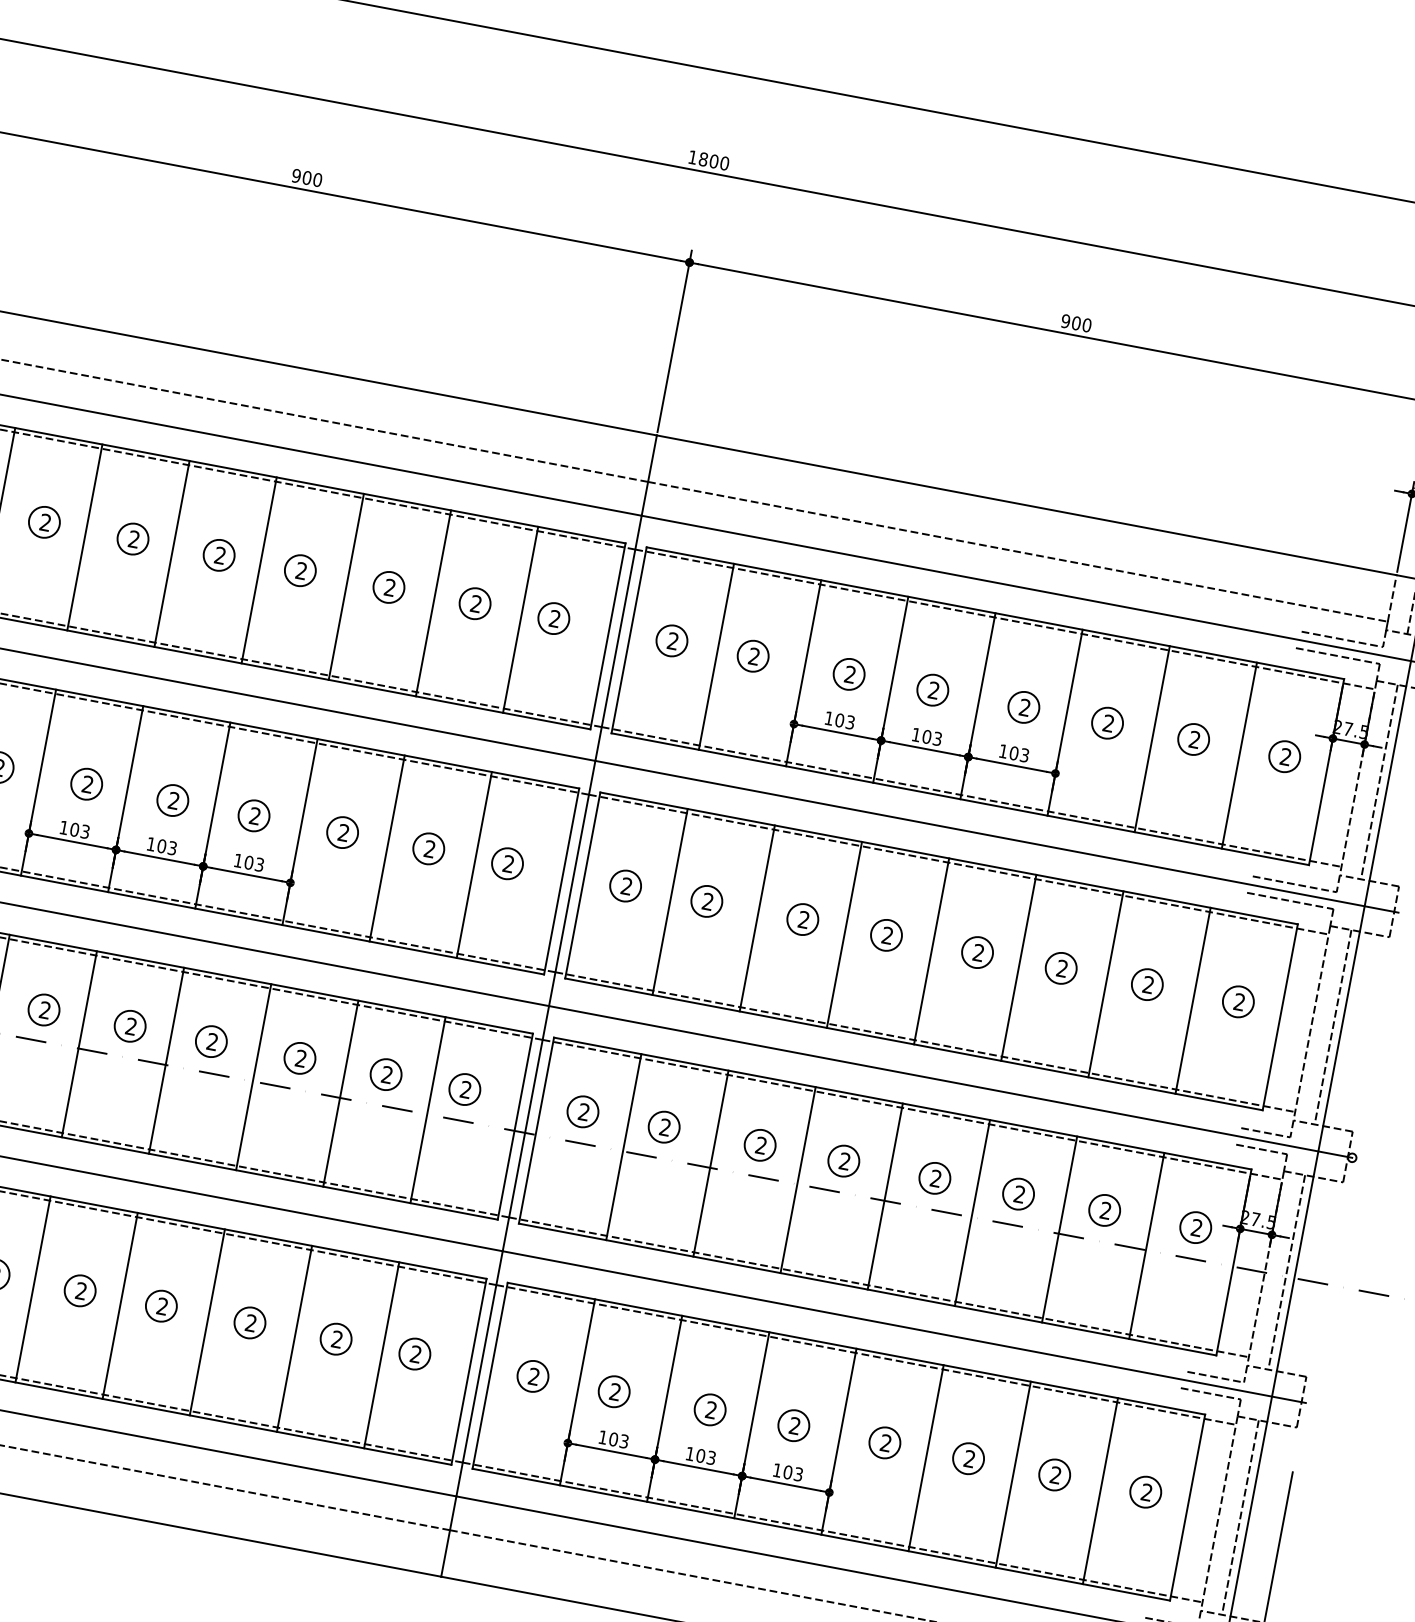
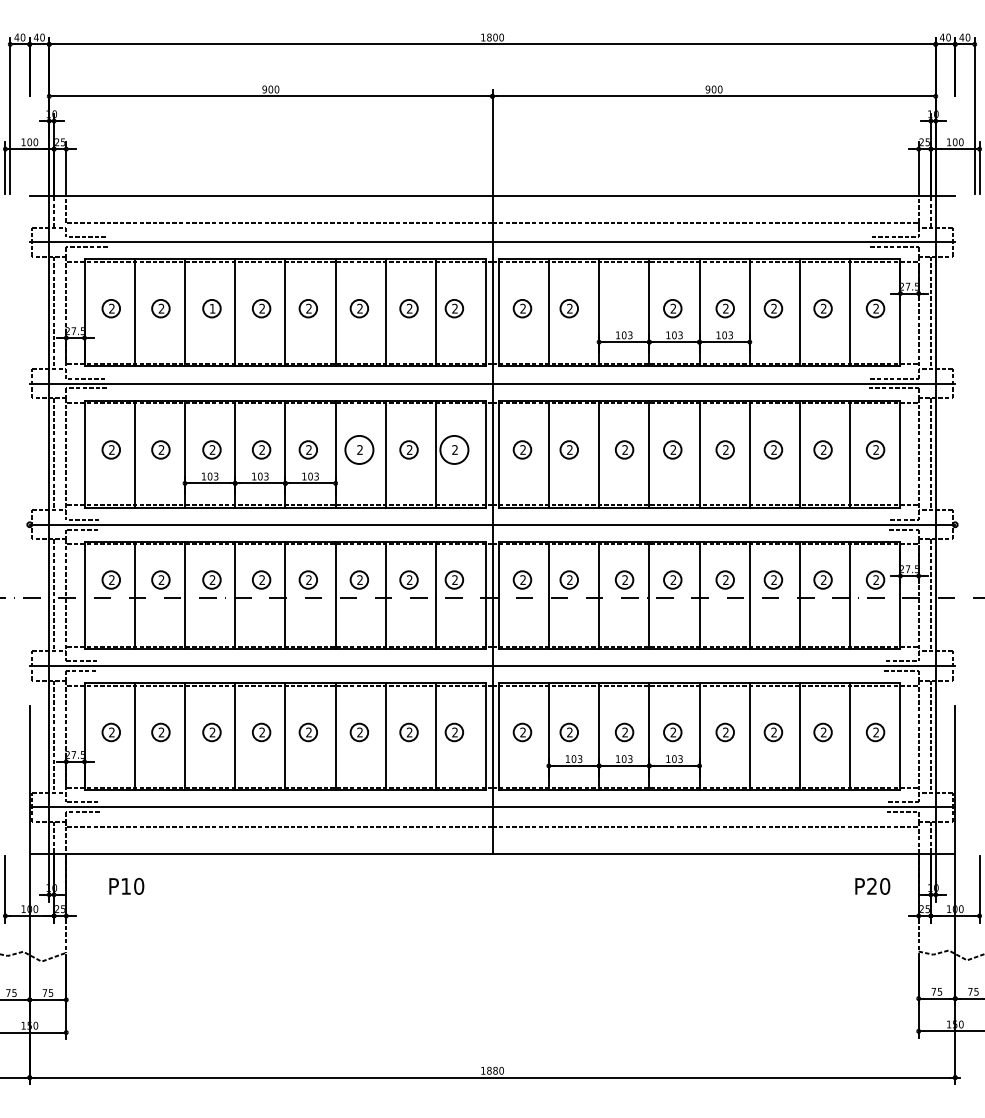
text: (134, 538) -> (212, 308), 2 -> 1
part: (849, 674) -> (624, 308), removed
circle: (342, 831) -> (359, 449), size x1.6
circle: (507, 862) -> (454, 449), size x1.6

